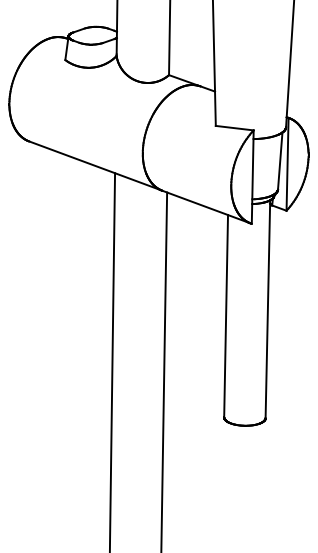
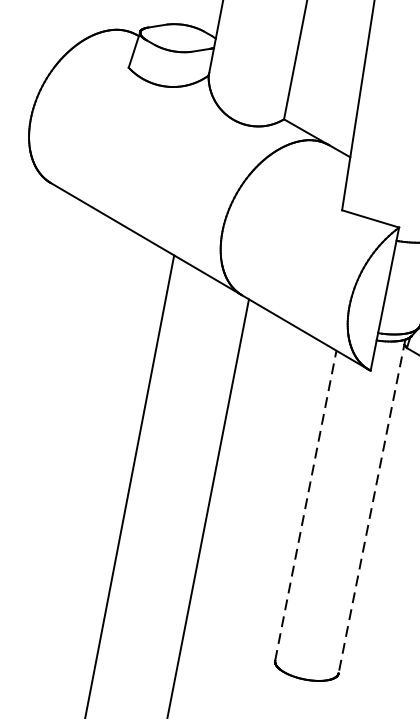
line: (267, 309) -> (371, 506), solid -> dashed
line: (226, 315) -> (306, 504), solid -> dashed

